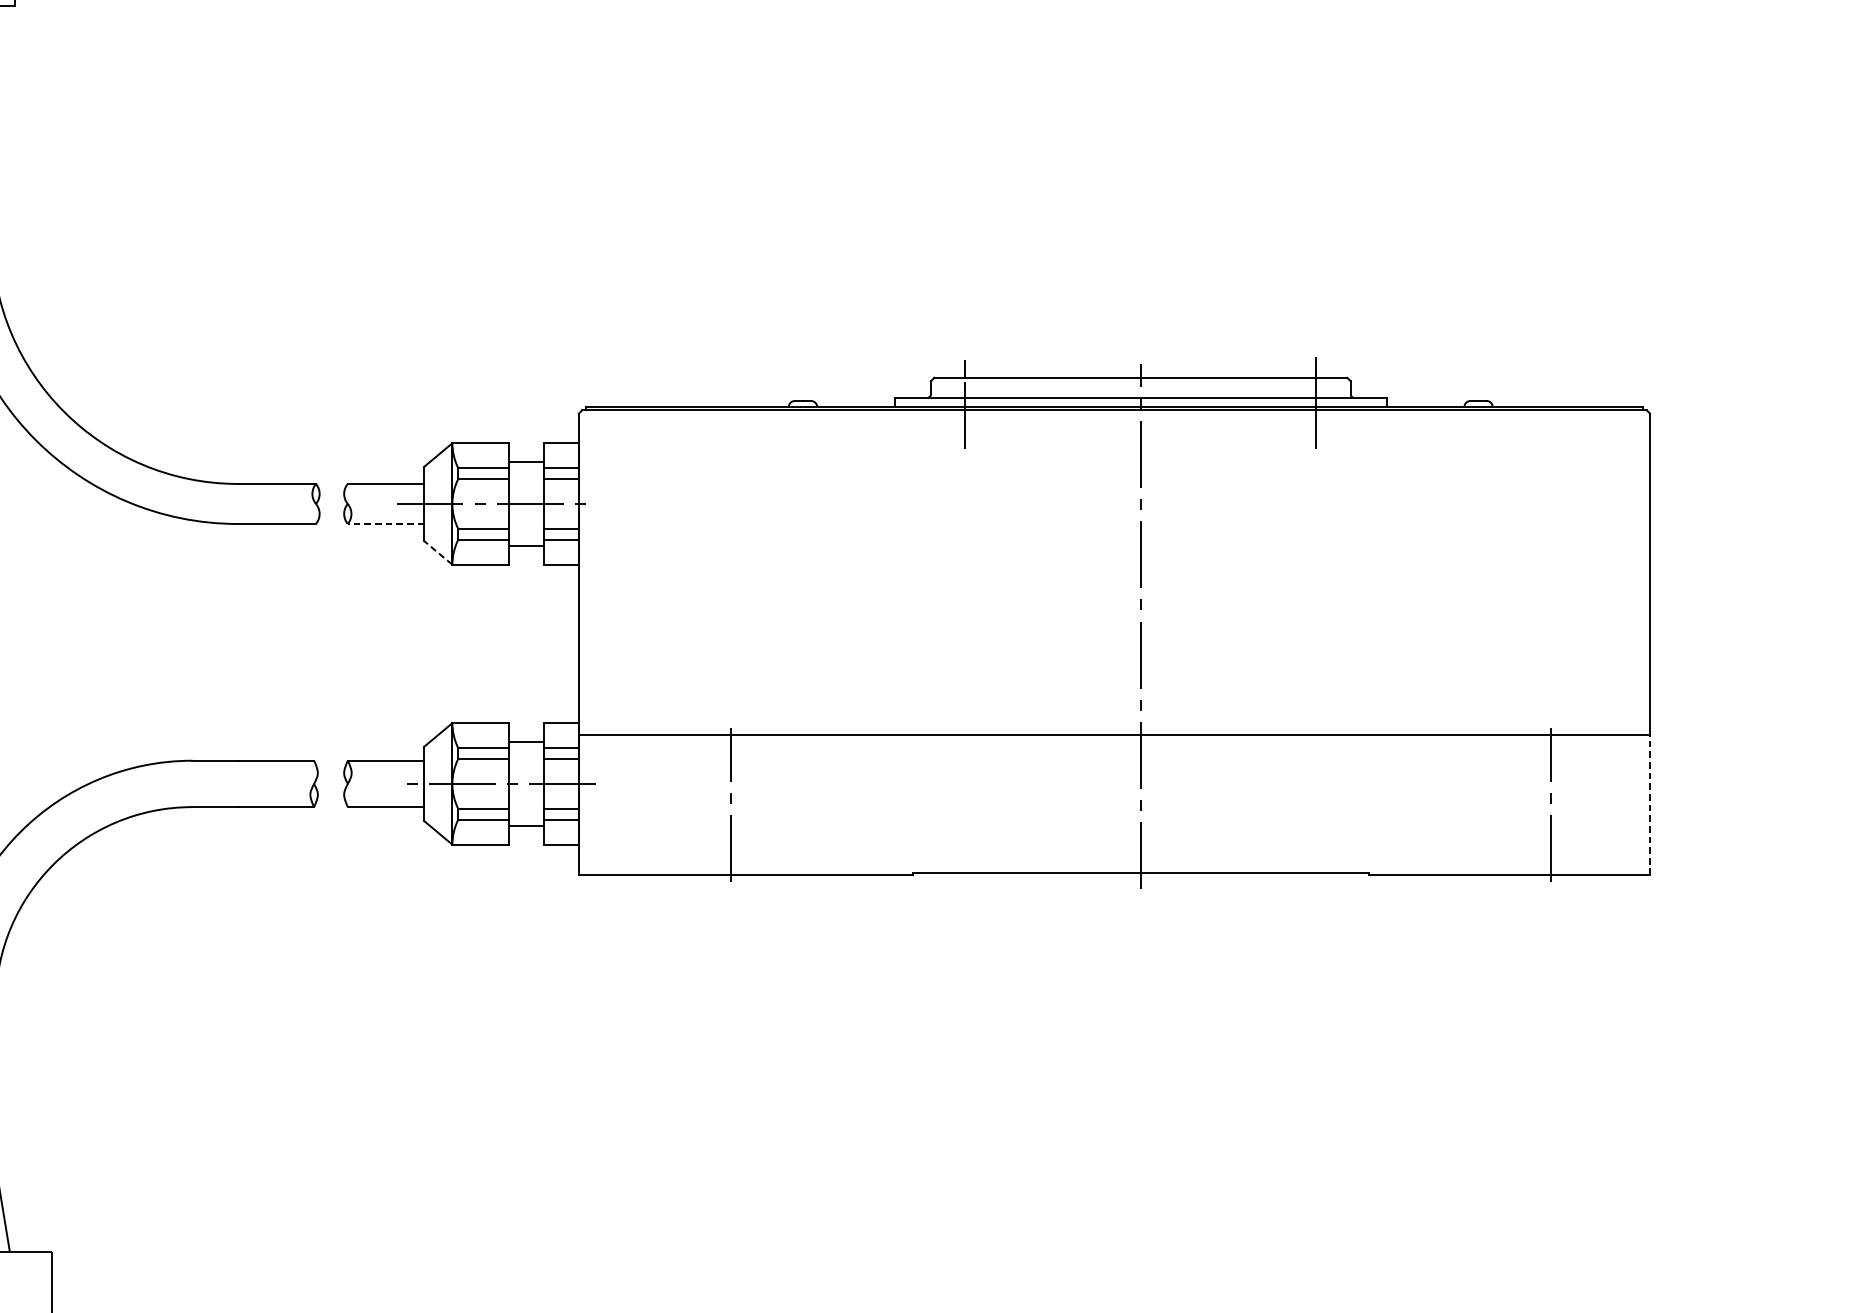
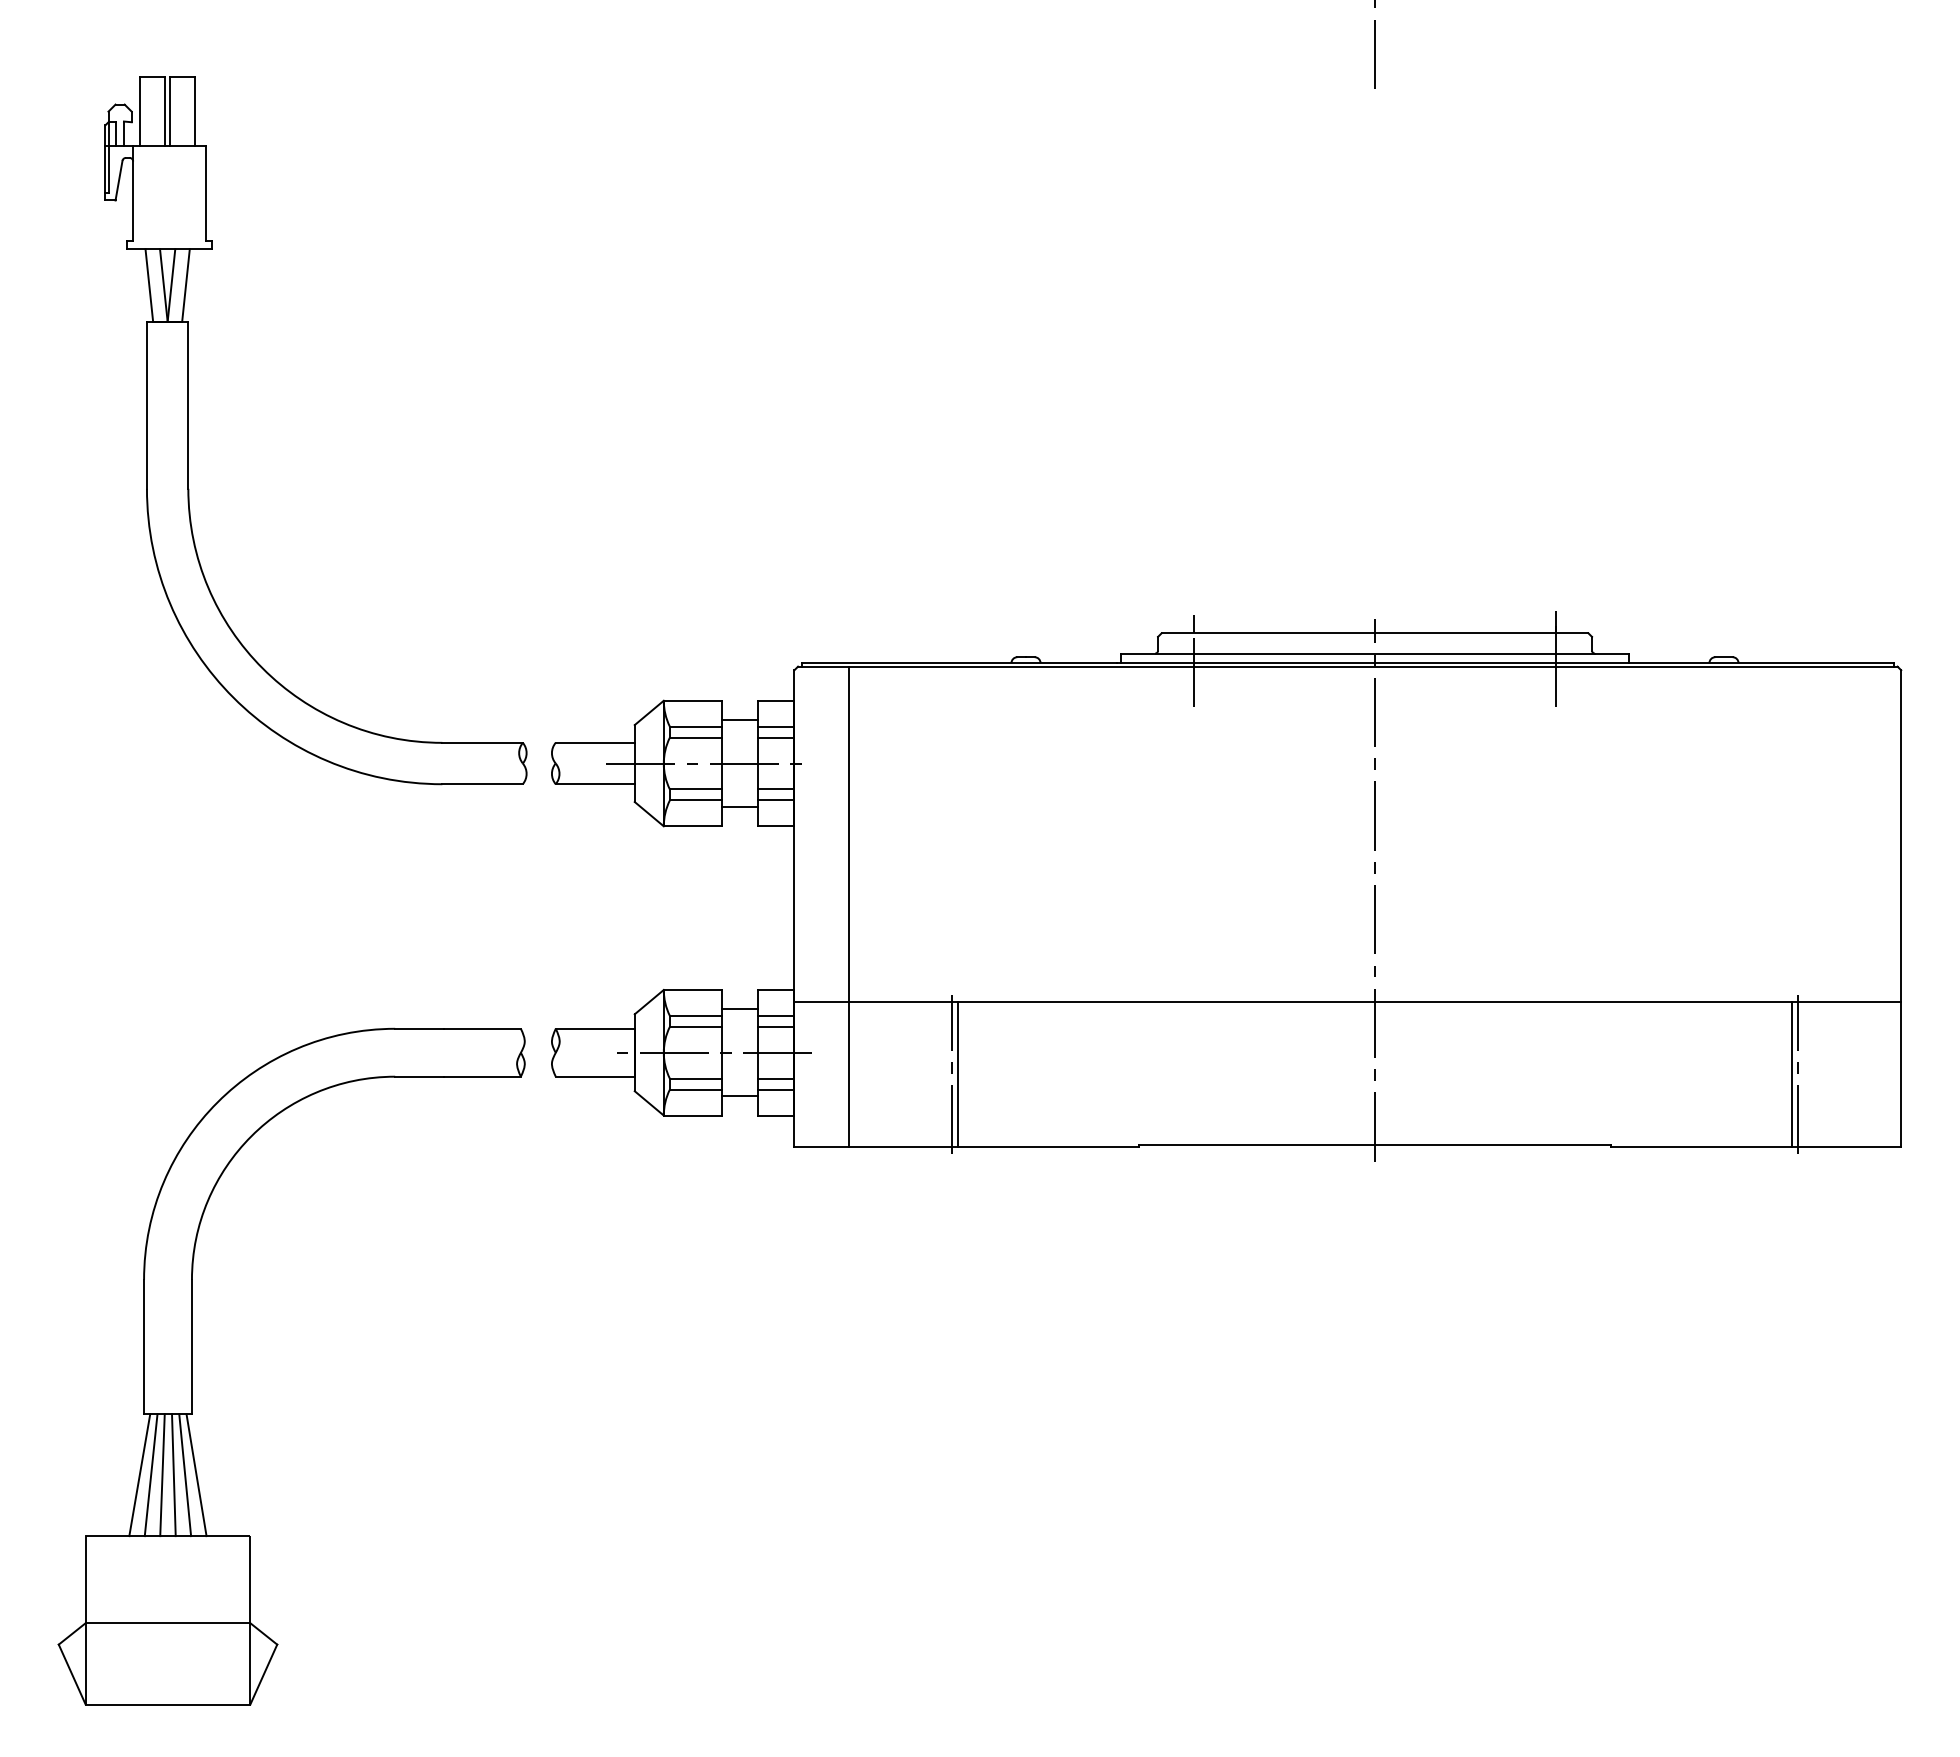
line: (386, 524) -> (595, 784), dashed -> solid
line: (438, 553) -> (649, 814), dashed -> solid
line: (631, 642) -> (848, 906), added
line: (737, 804) -> (958, 1074), added
line: (1543, 804) -> (1791, 1074), added
line: (1650, 804) -> (1901, 1074), dashed -> solid

